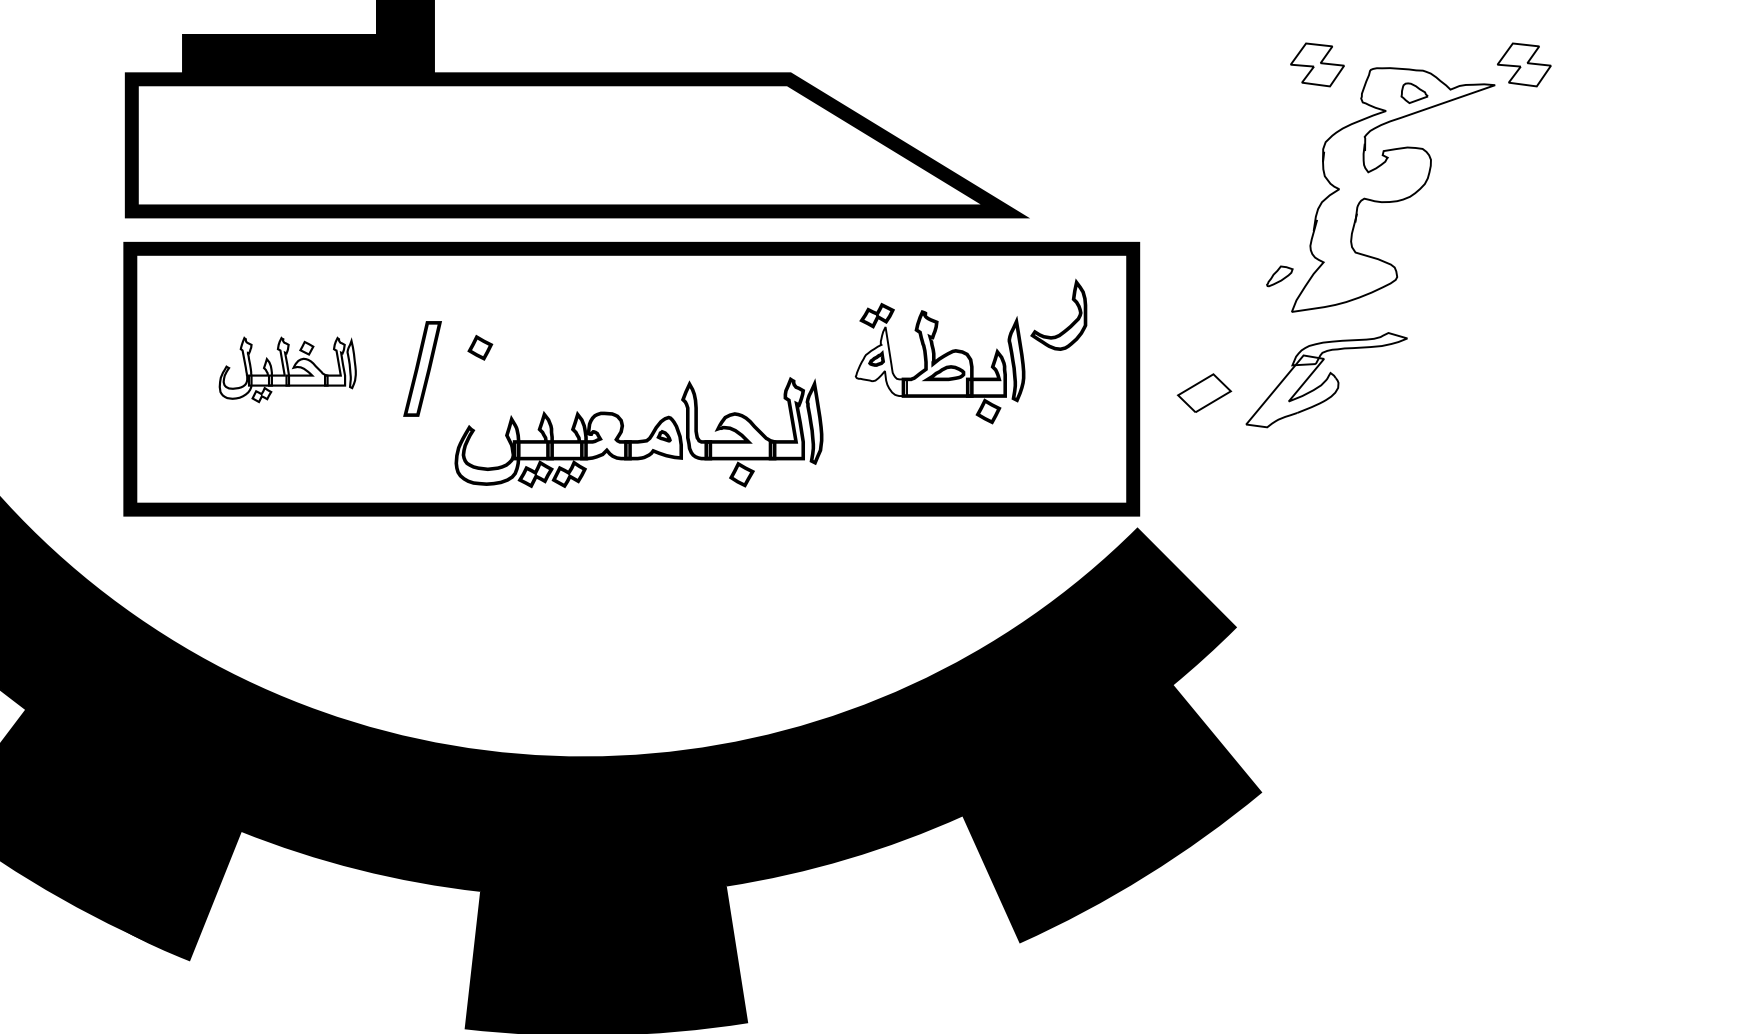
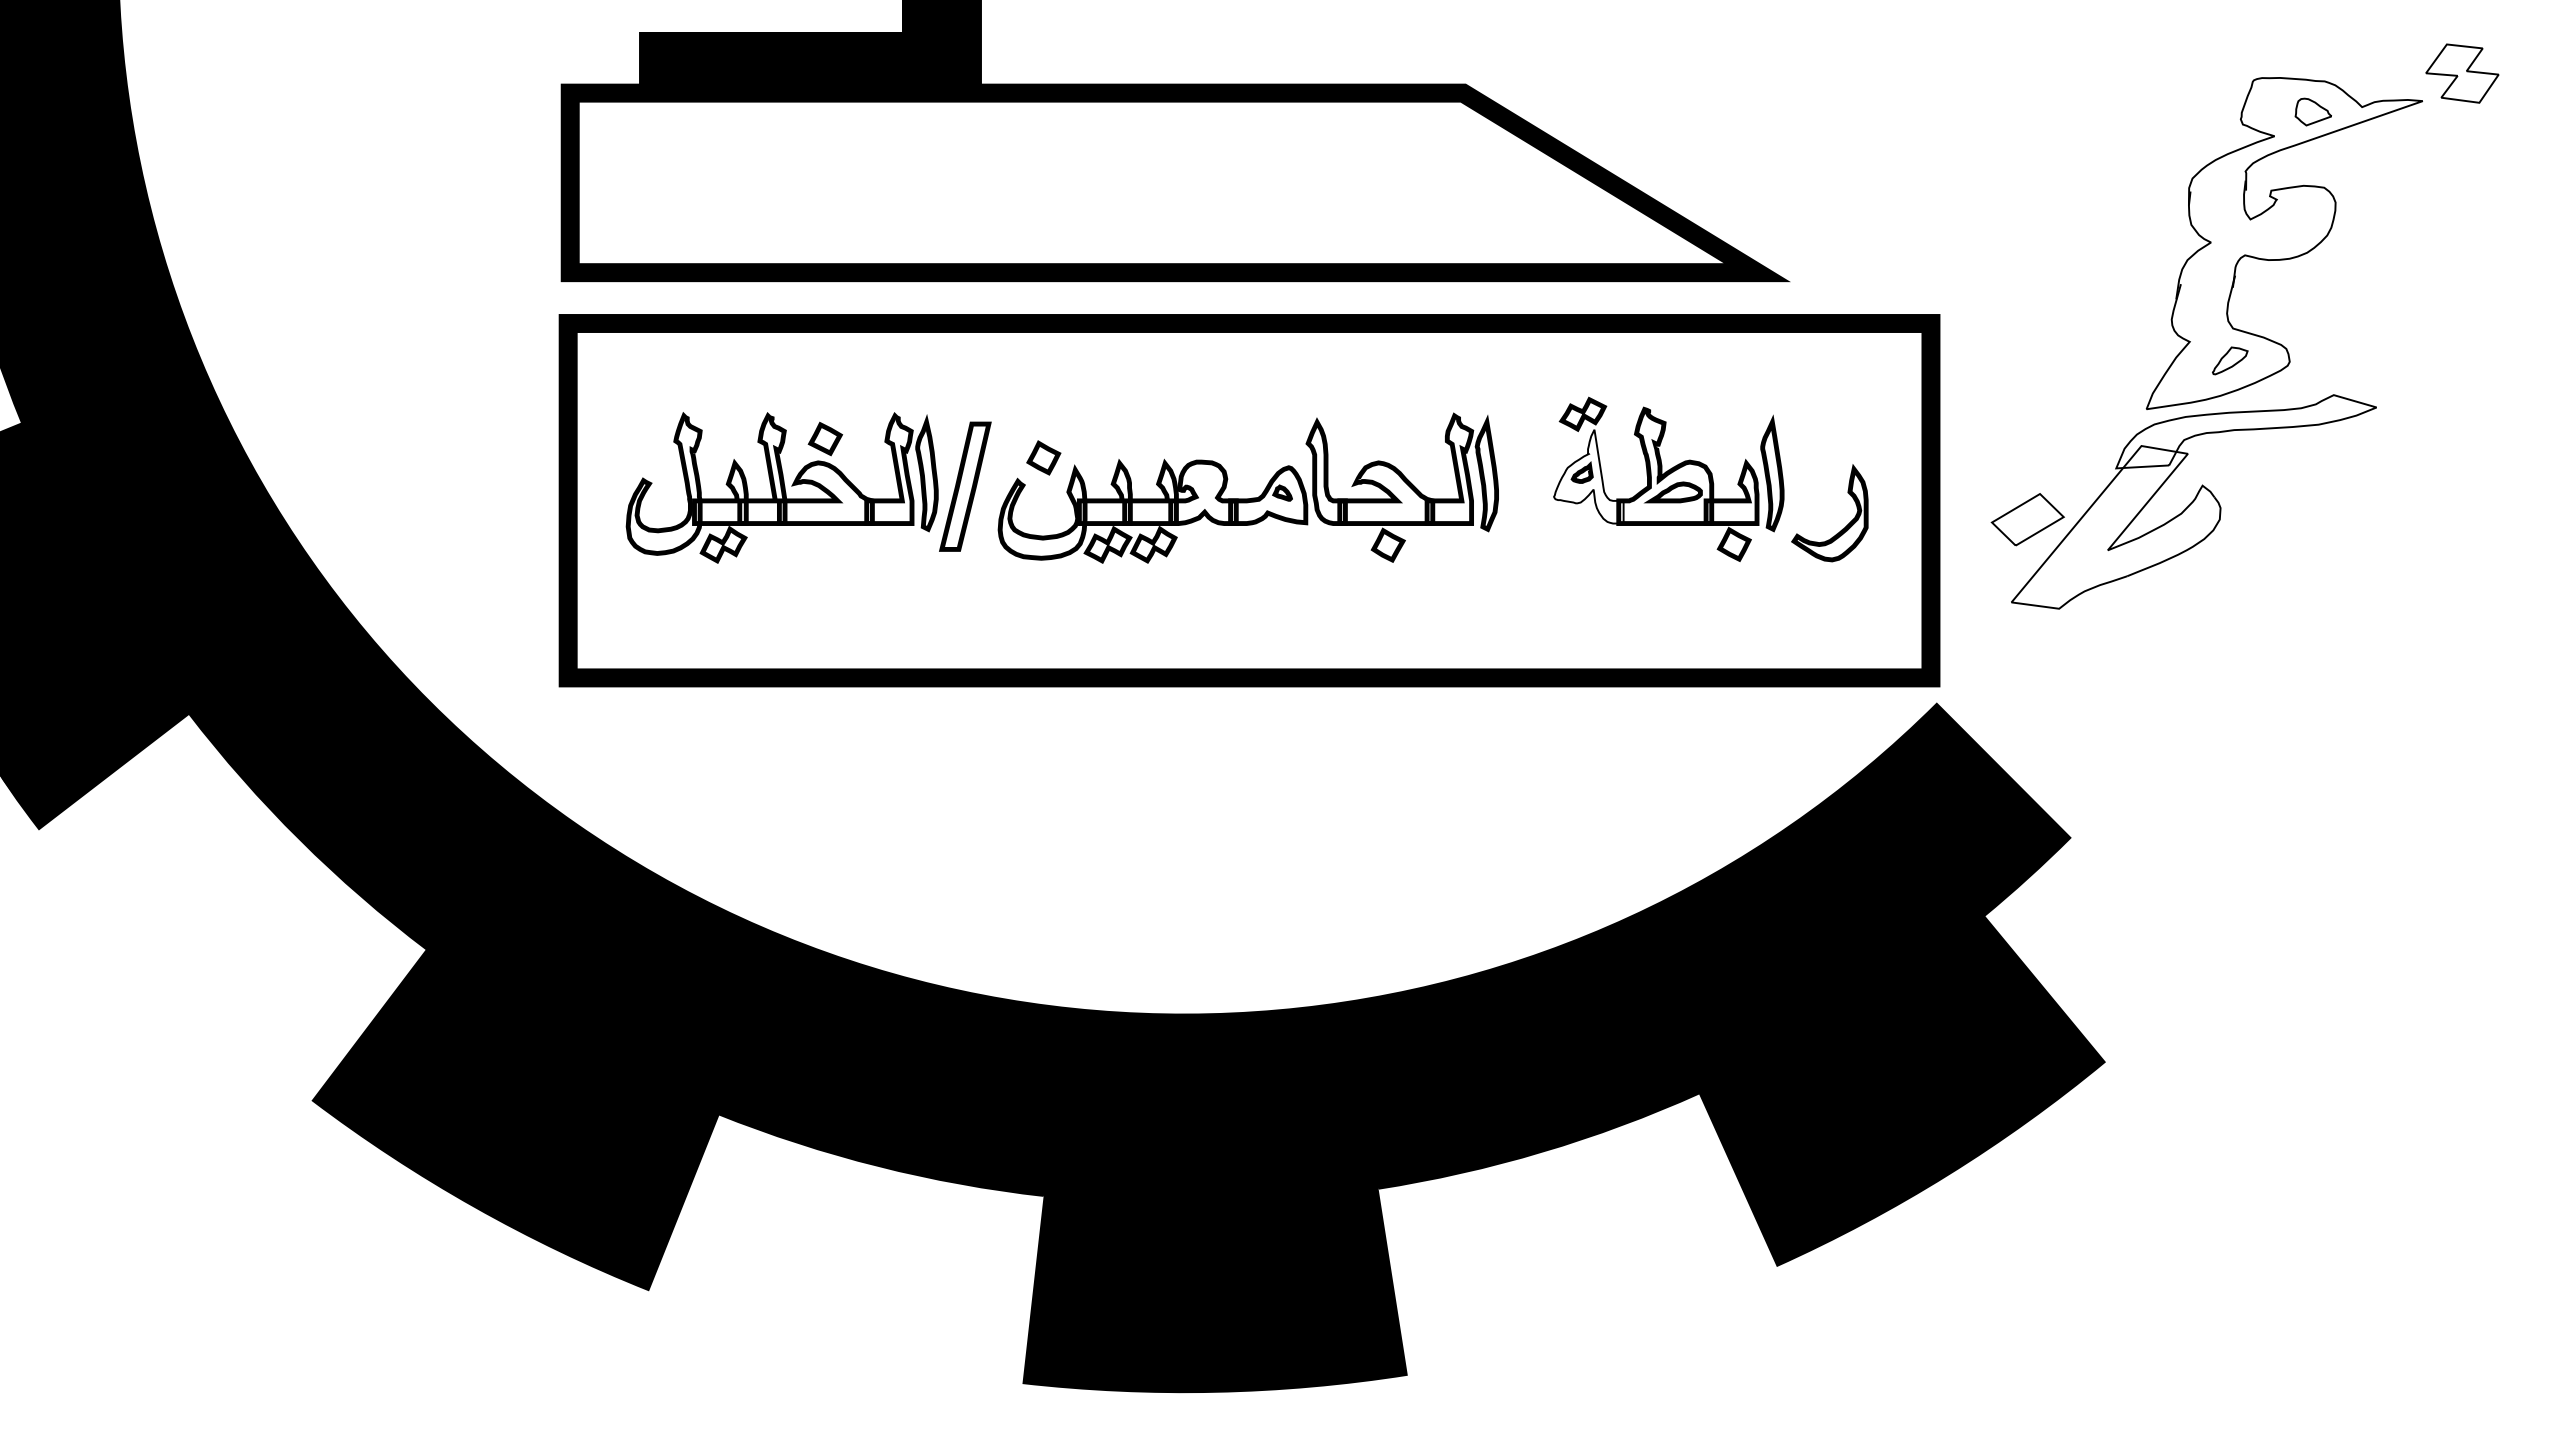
part: (1317, 64) -> (2181, 73), removed
part: (1280, 276) -> (2230, 360), moved
part: (1068, 326) -> (1842, 528), moved
part: (287, 369) -> (781, 487), size x1.67
part: (1326, 379) -> (2193, 501), size x1.67
part: (638, 440) -> (1247, 498), moved

